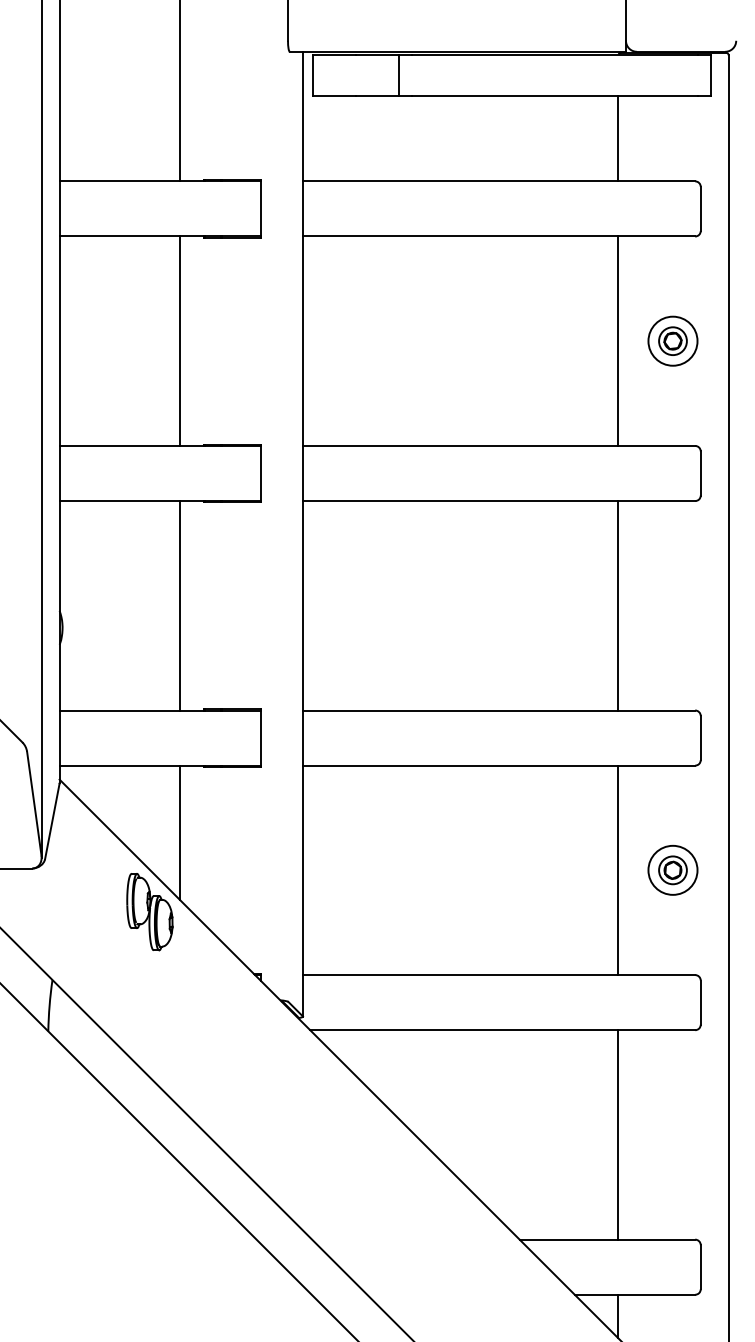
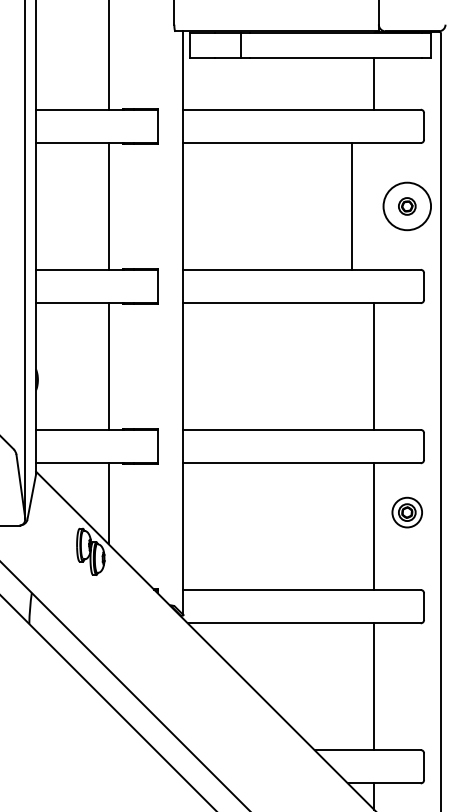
line: (618, 341) -> (352, 206), moved
circle: (673, 341) -> (407, 206), size x1.6
part: (671, 870) -> (406, 512), moved

